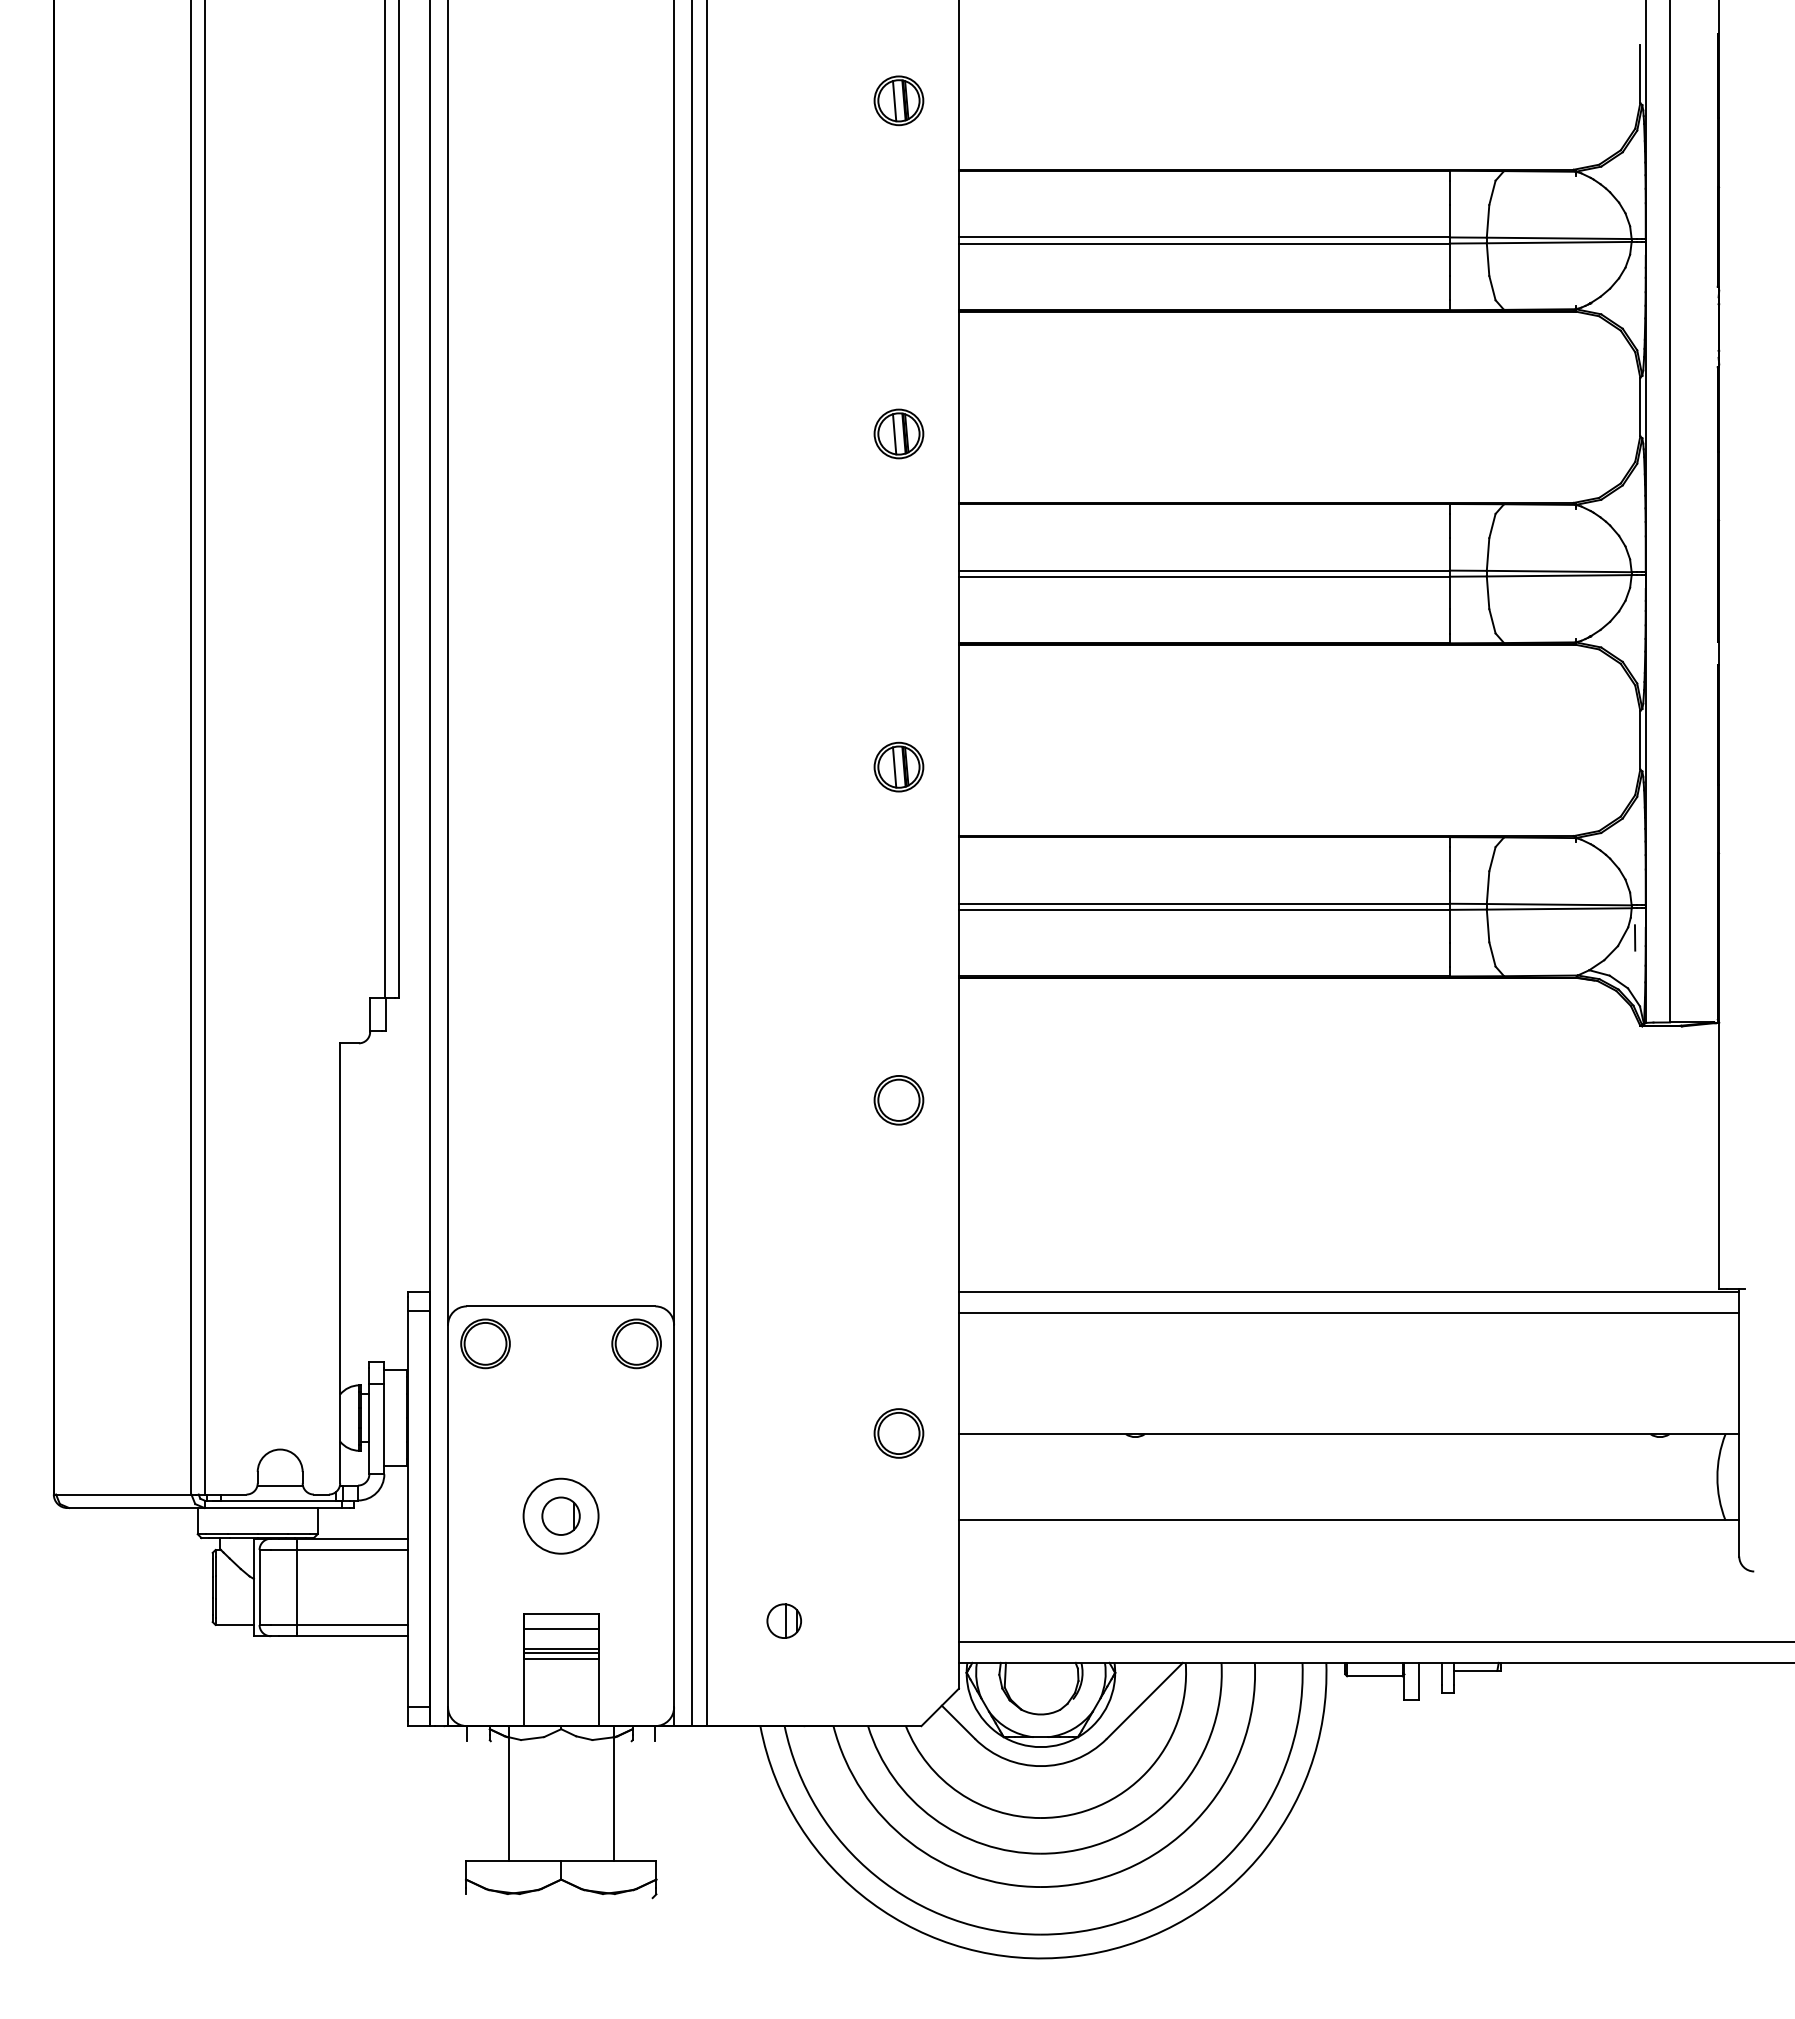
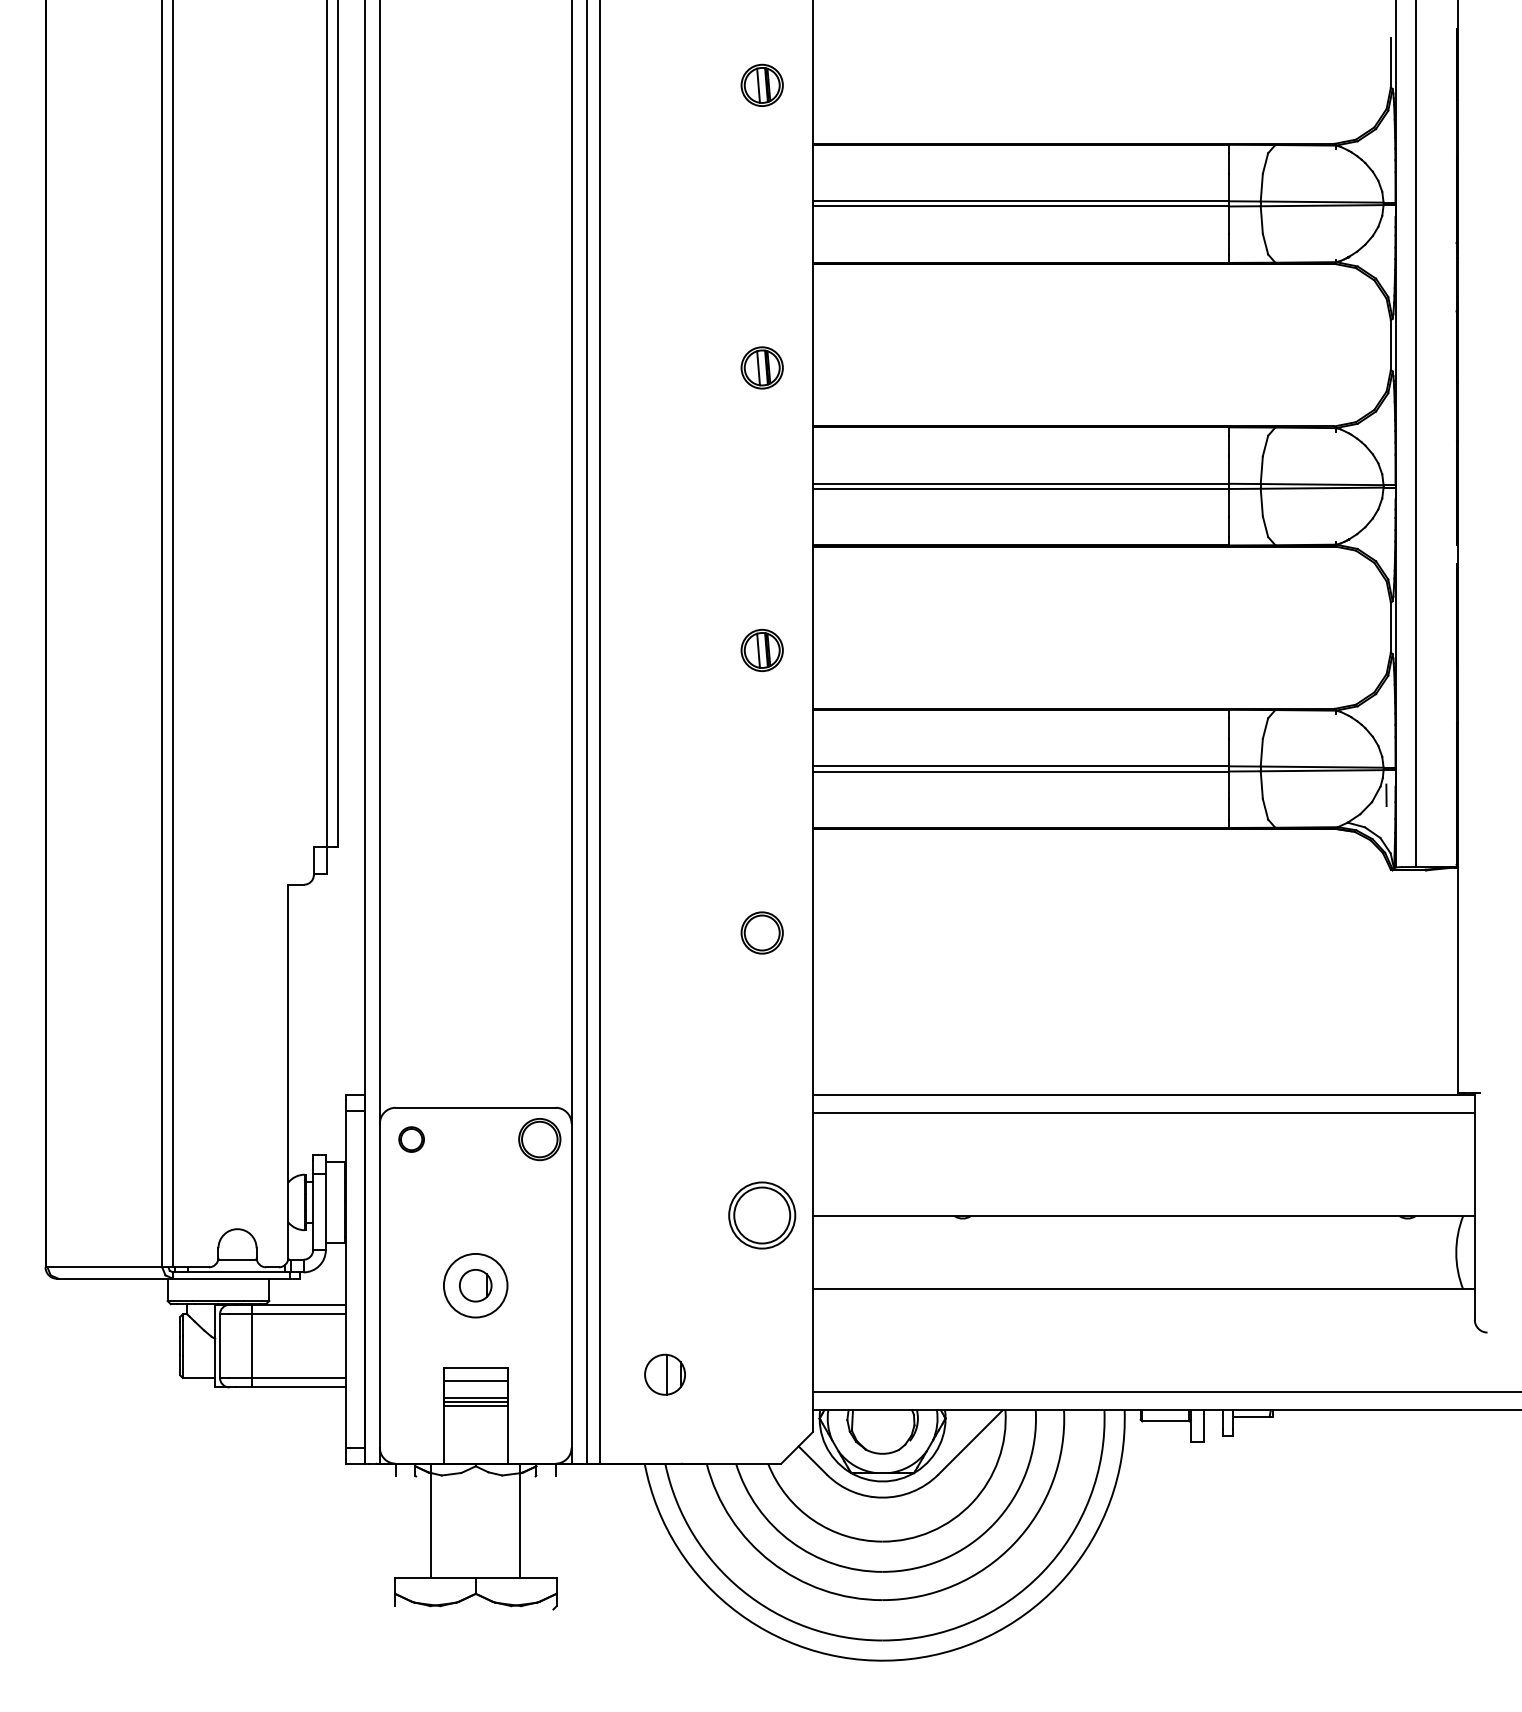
part: (485, 1343) -> (411, 1139), size x0.6
part: (898, 1433) -> (761, 1215), size x1.6
part: (783, 1620) -> (664, 1374), size x1.4

